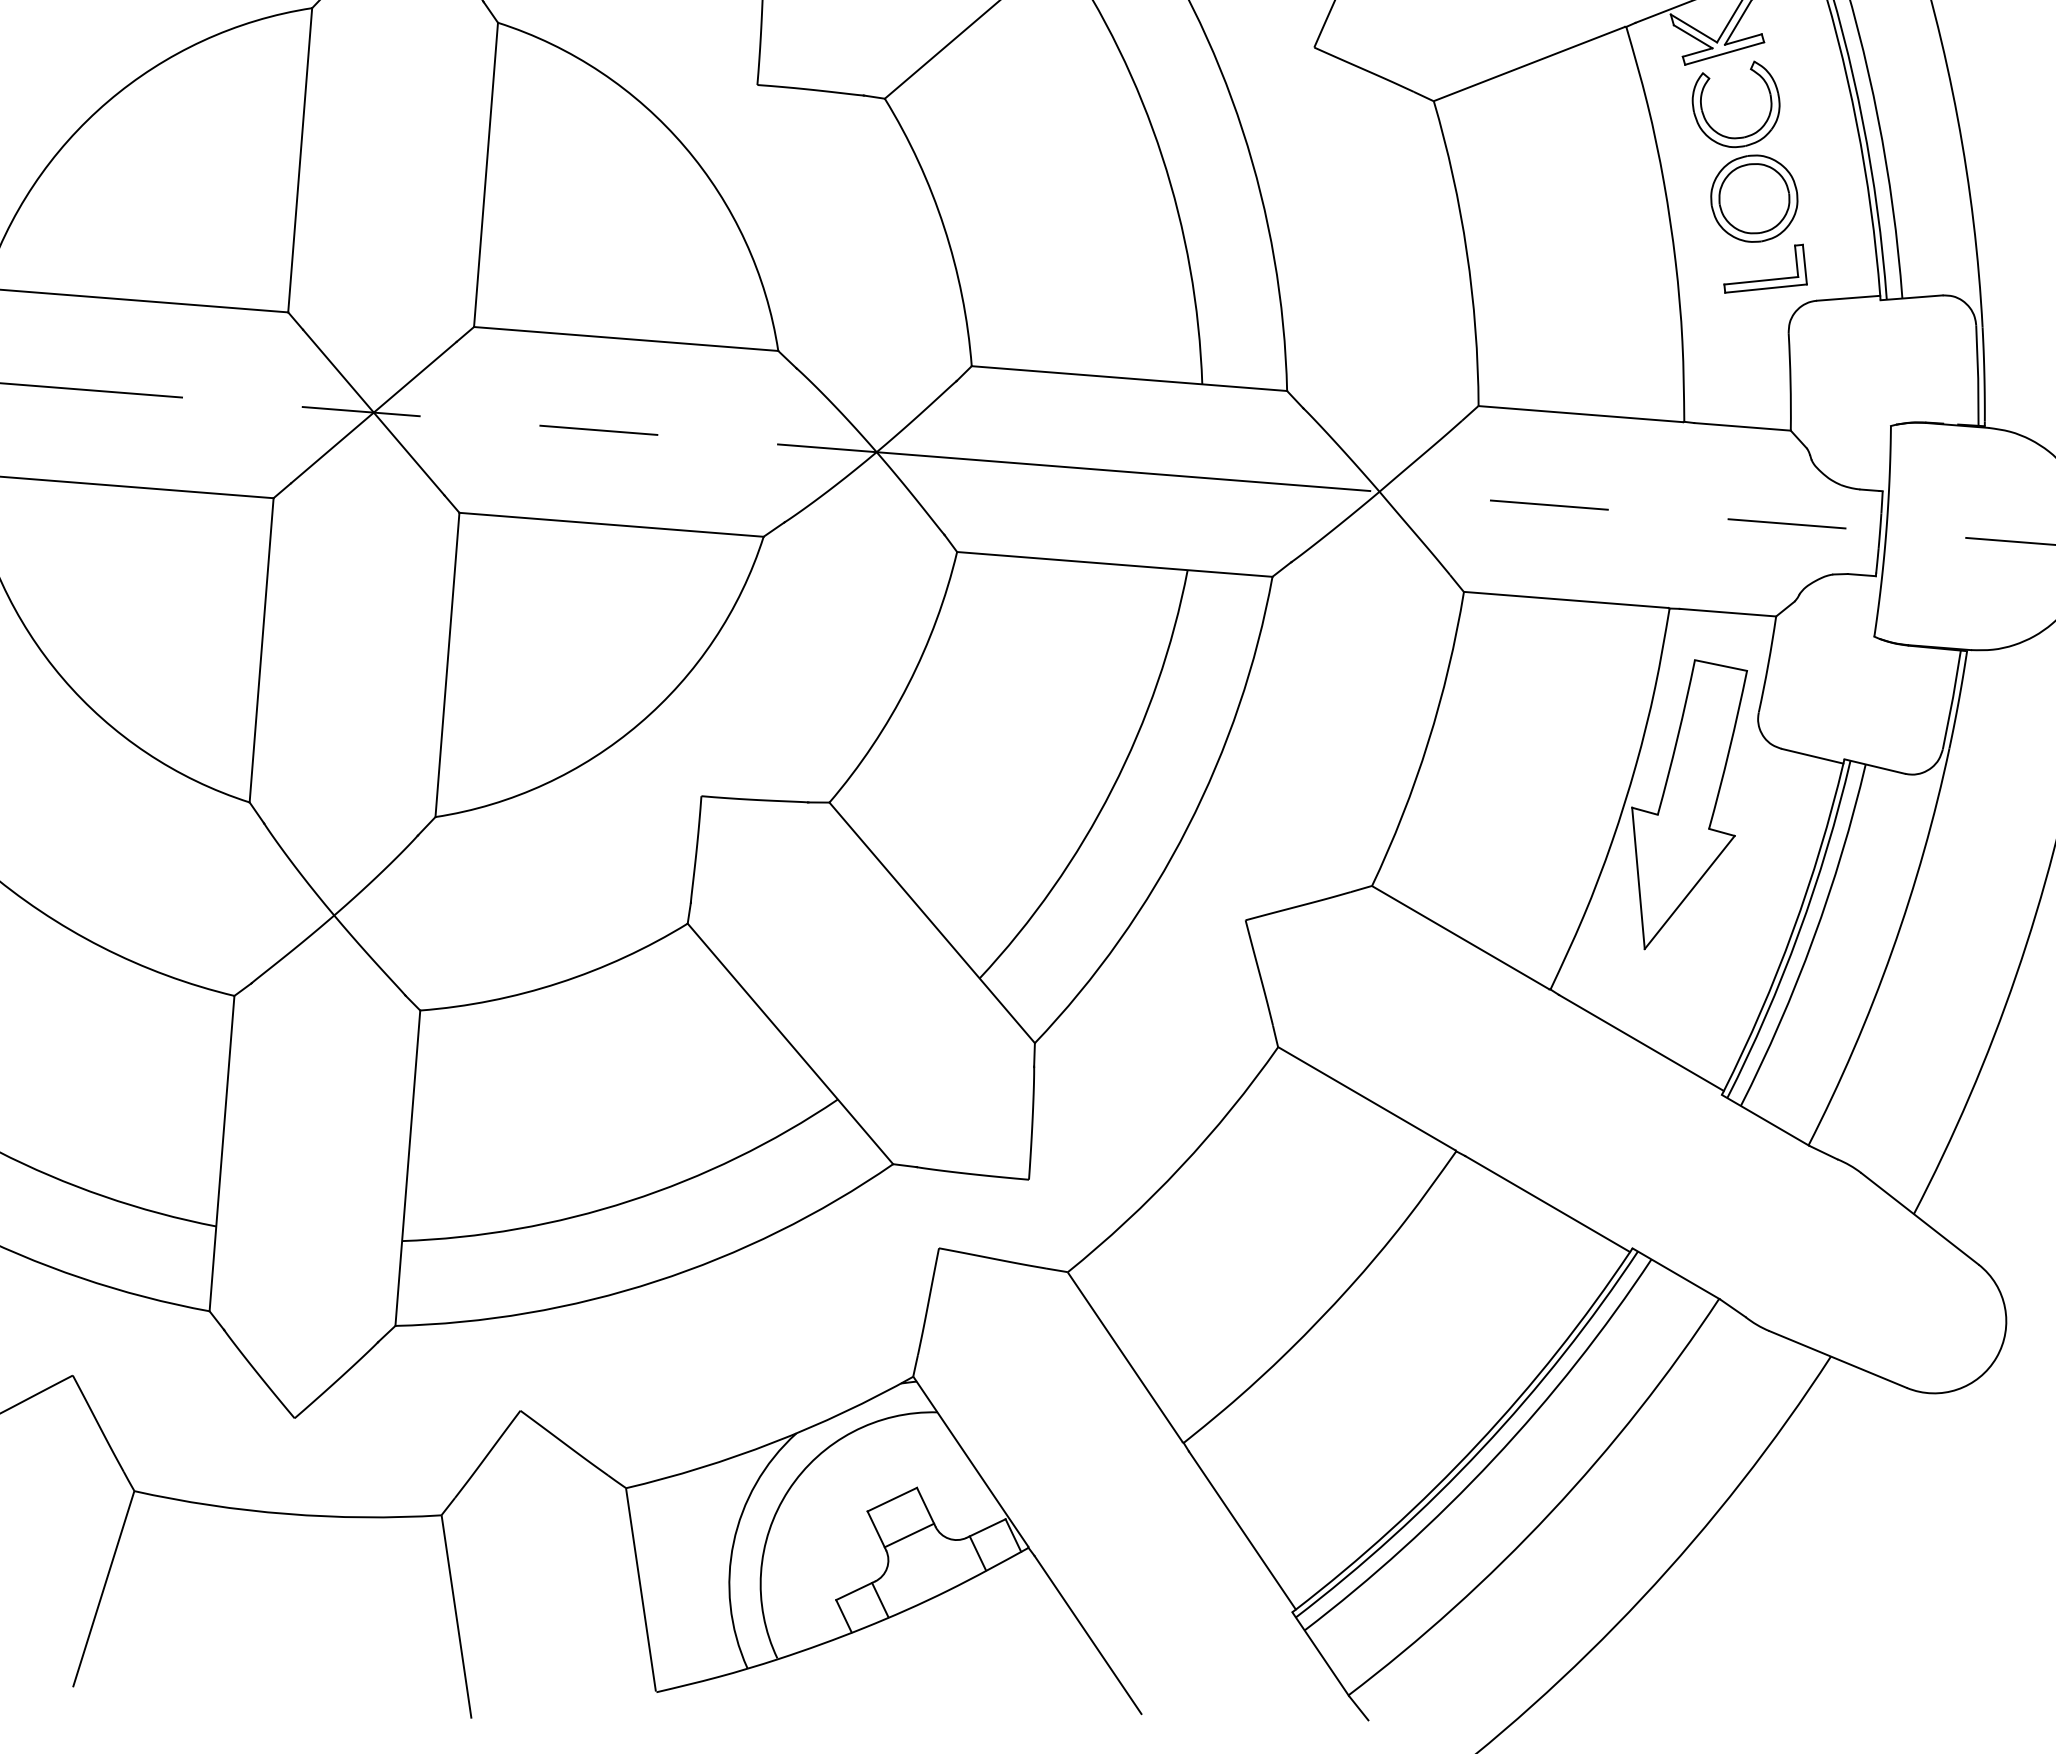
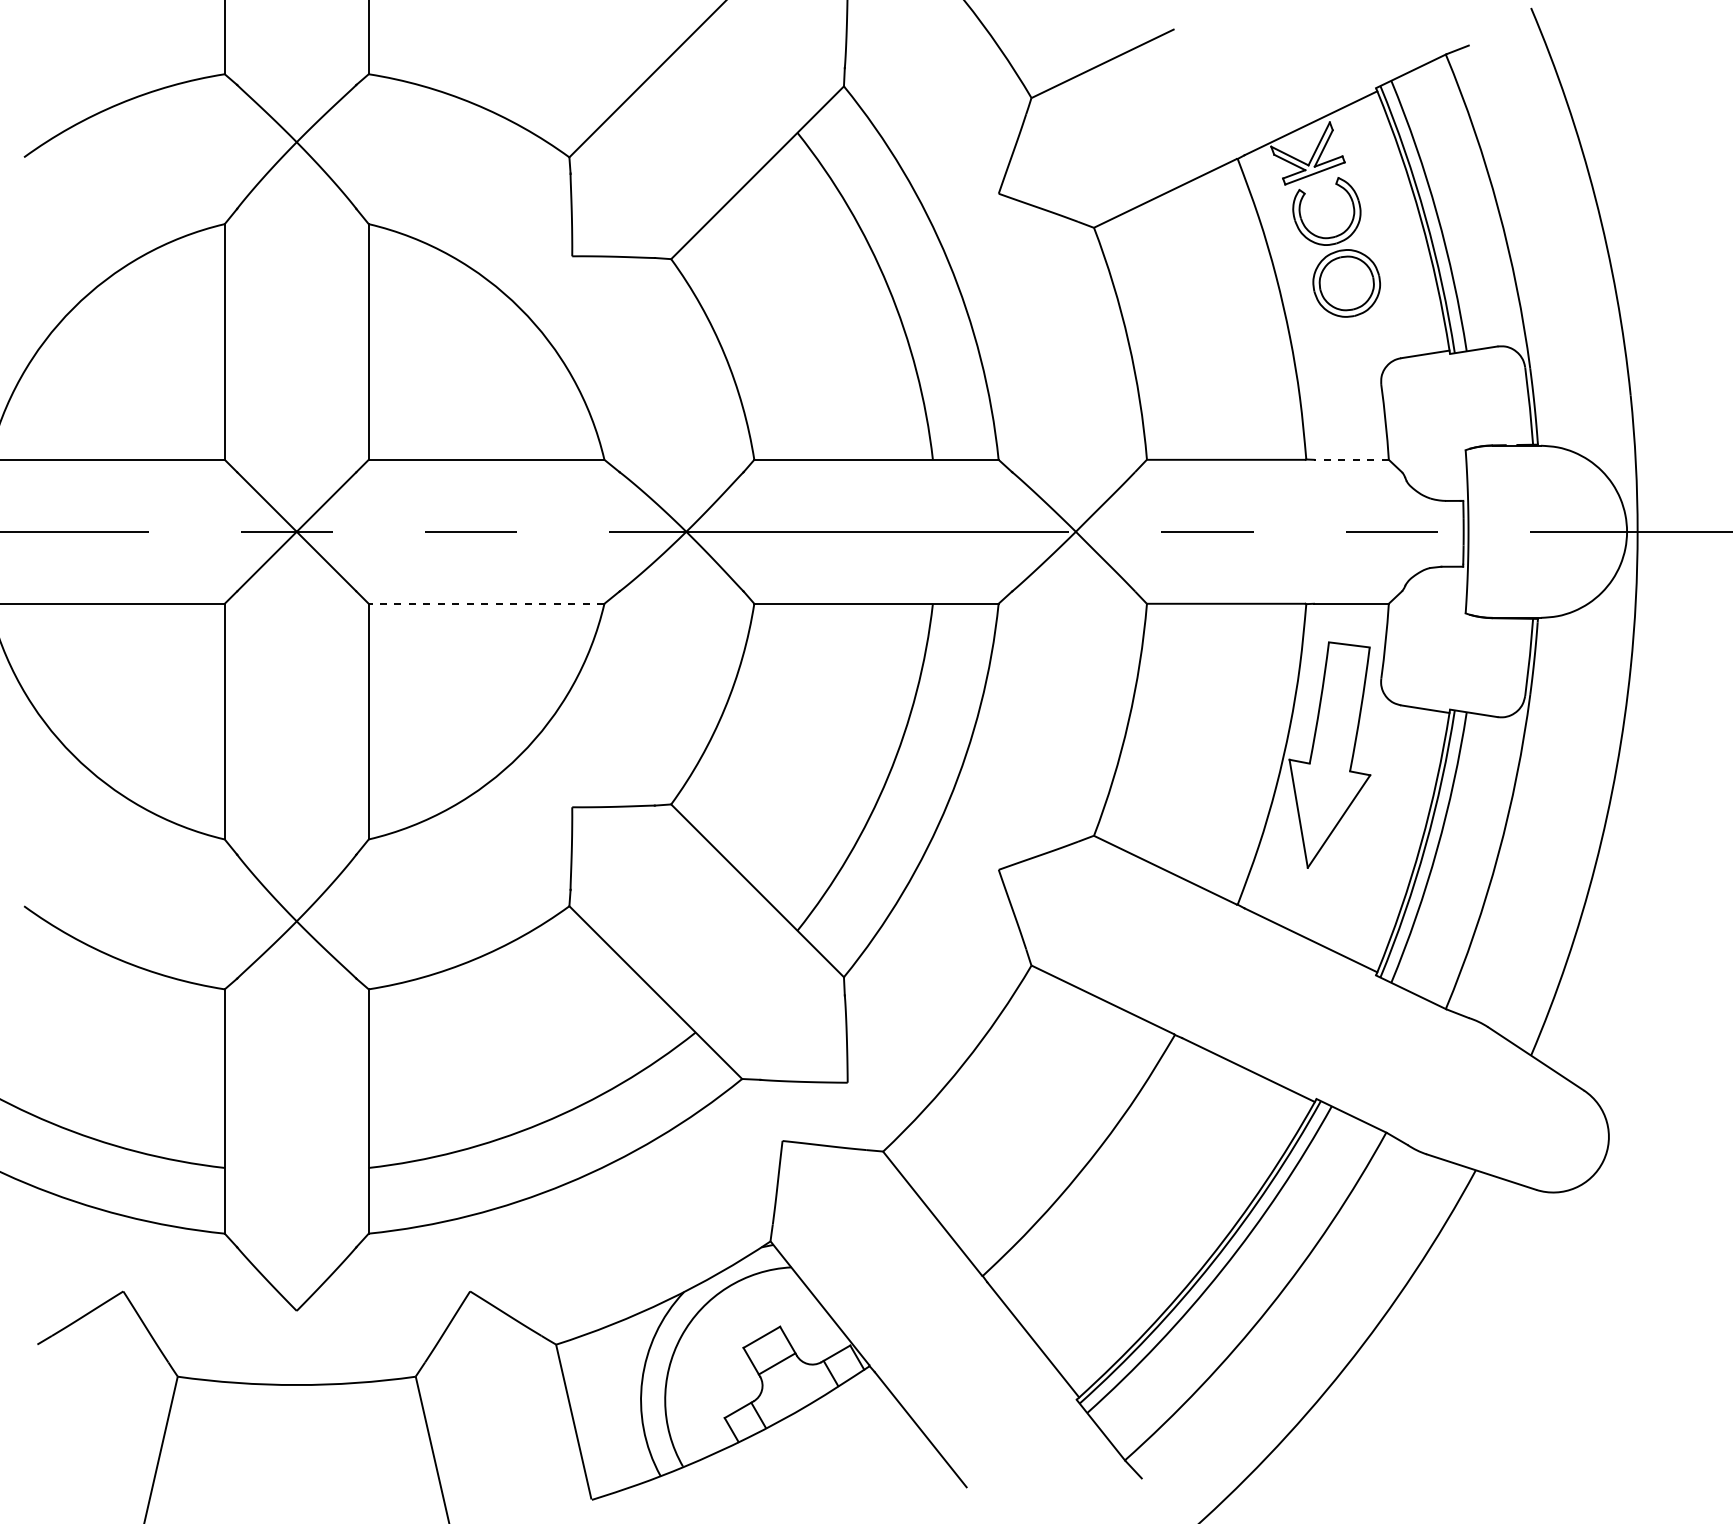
part: (1765, 278) -> (1360, 344), removed
line: (1741, 426) -> (1350, 459), solid -> dashed
line: (611, 524) -> (486, 603), solid -> dashed

